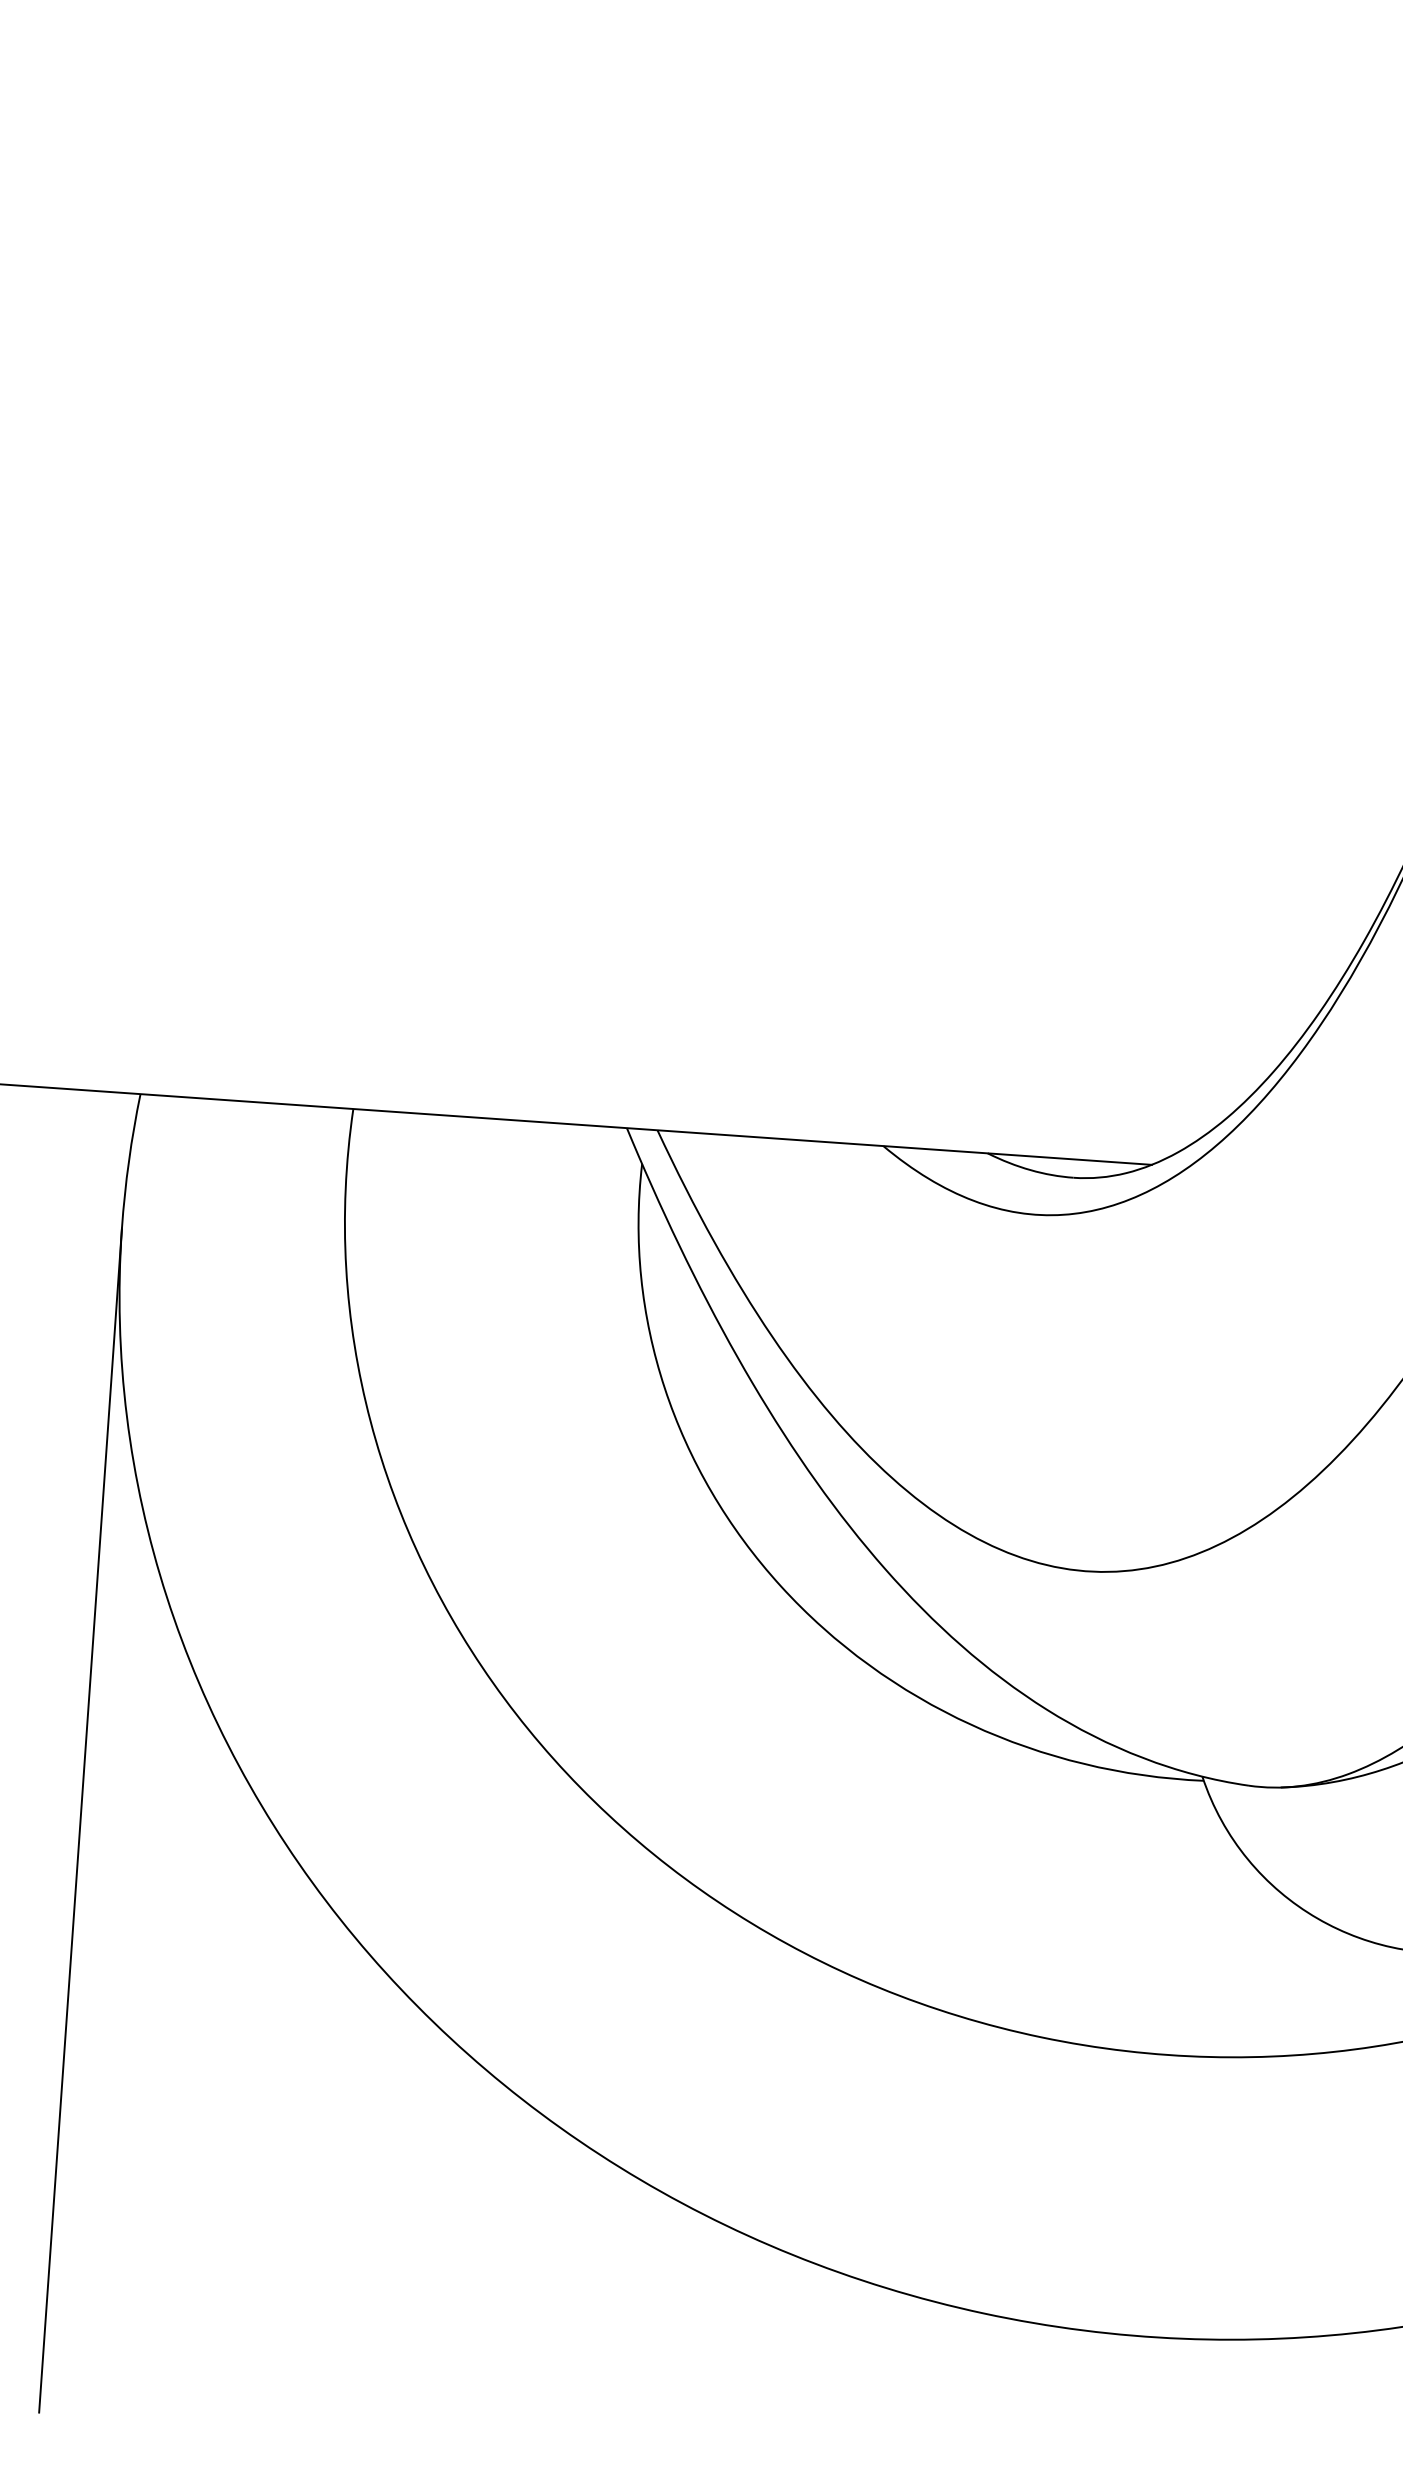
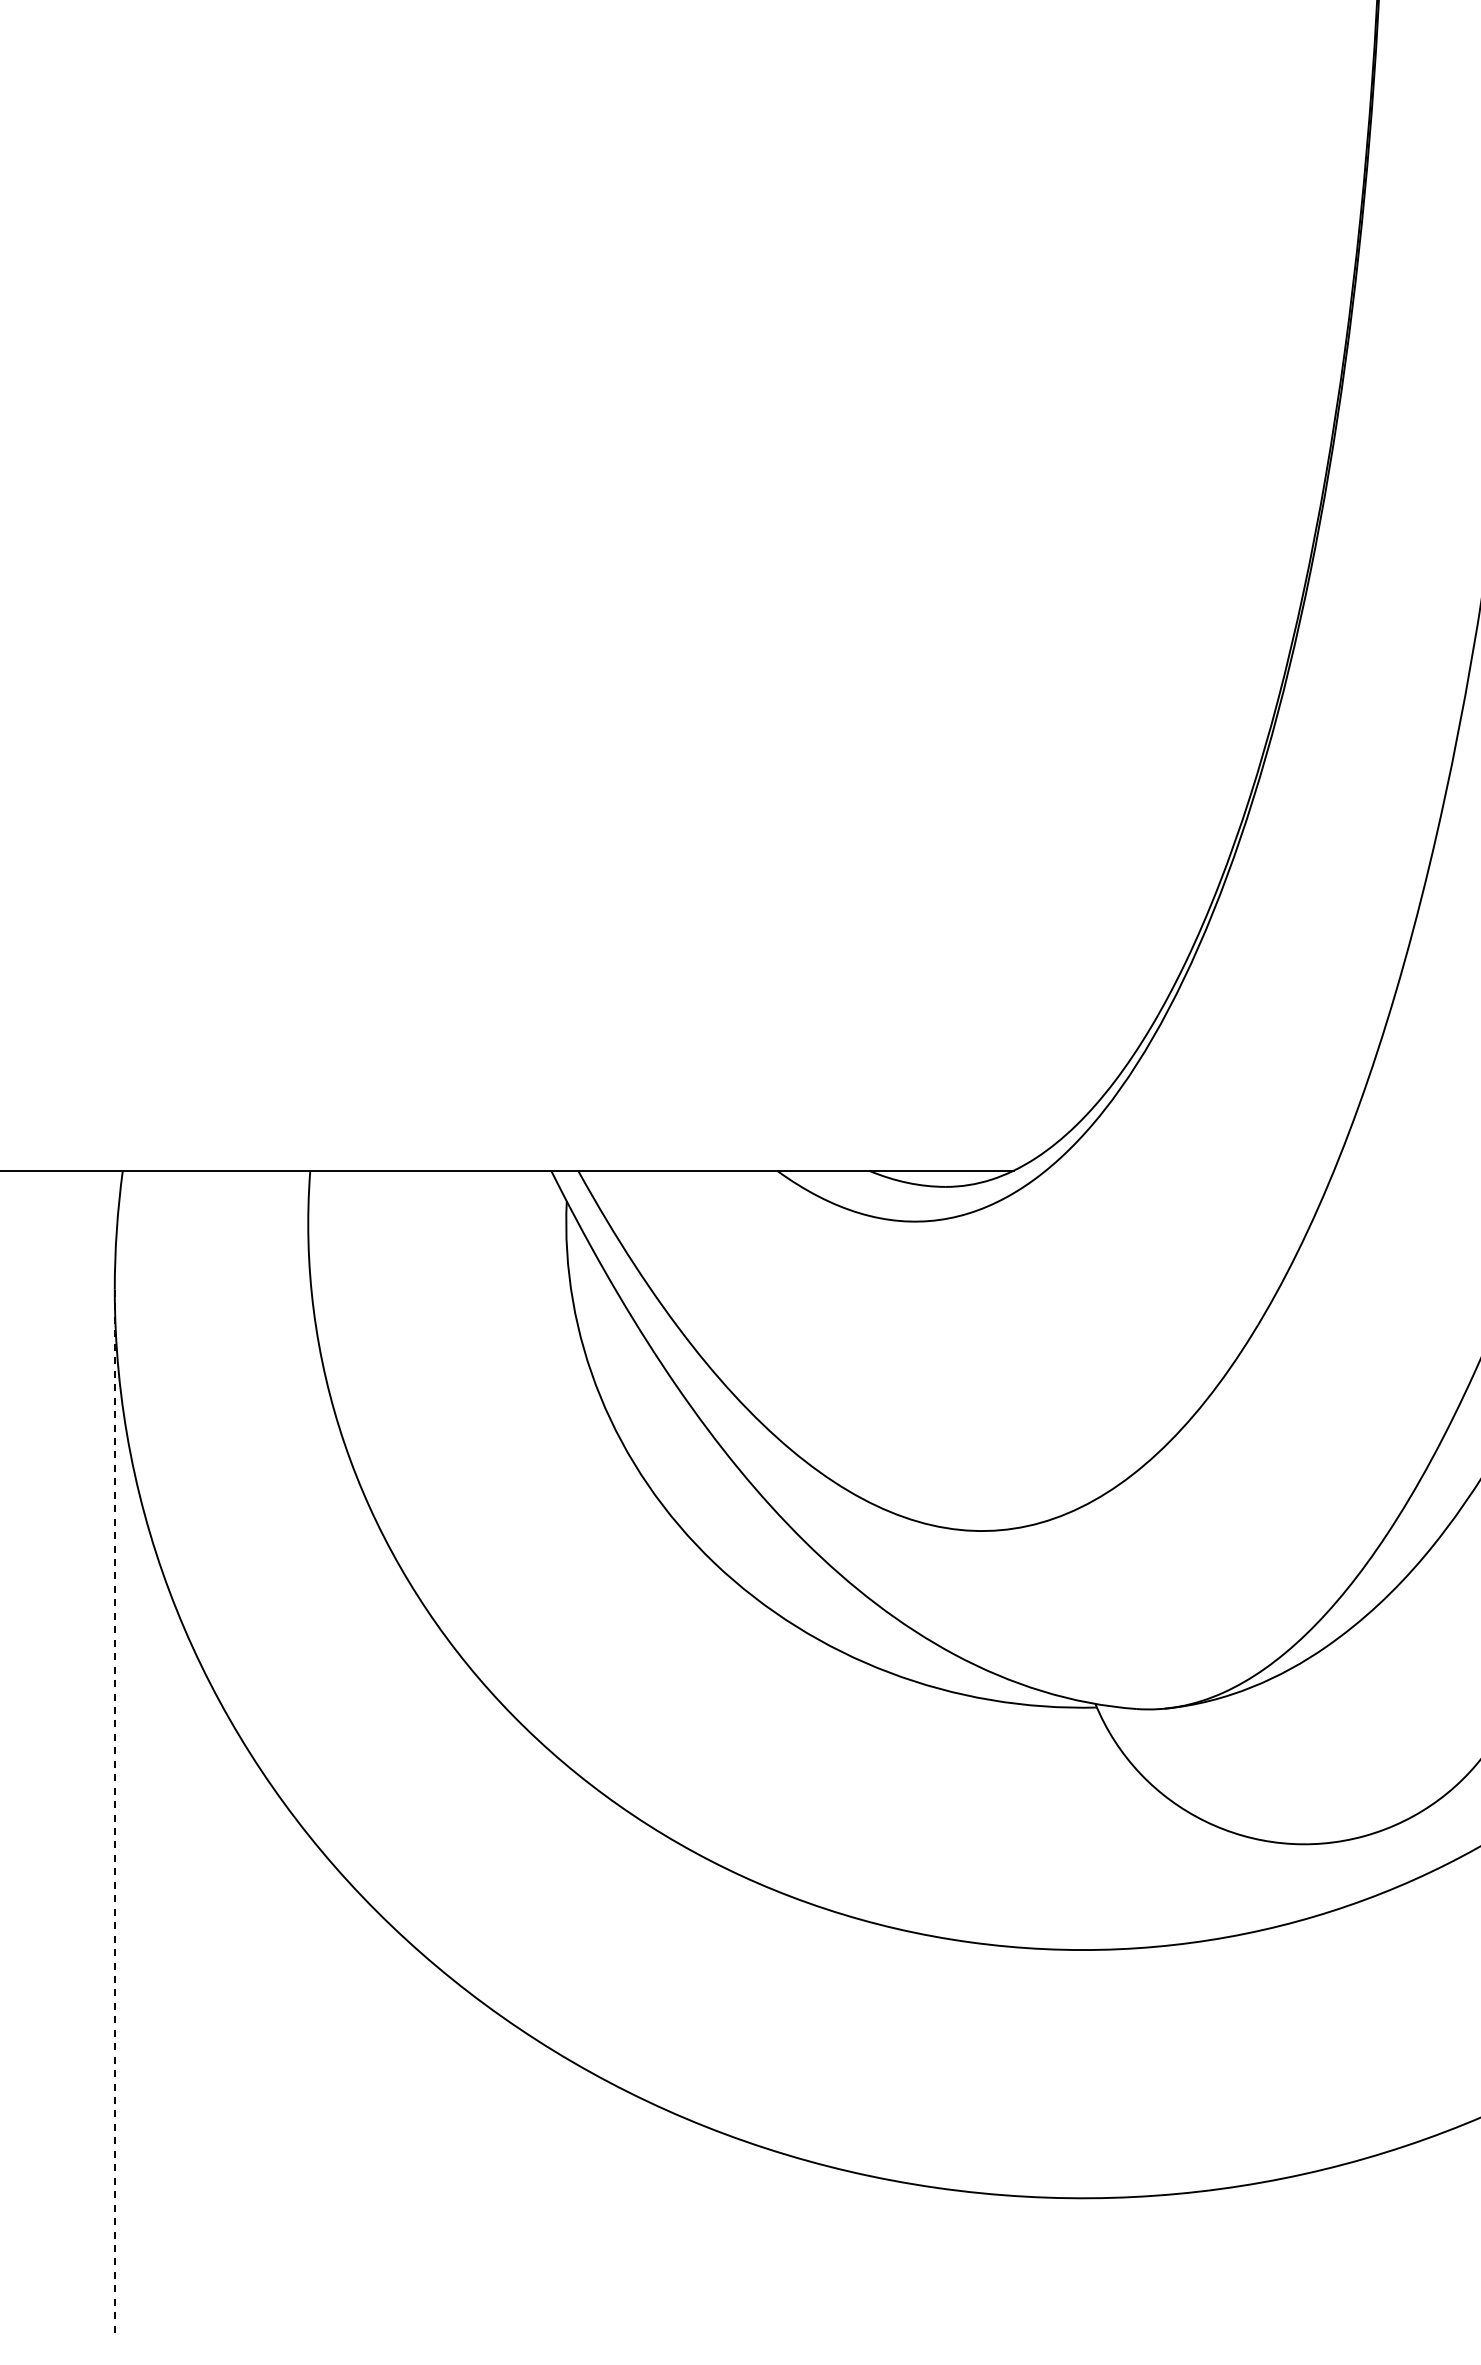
line: (80, 1819) -> (114, 1810), solid -> dashed

